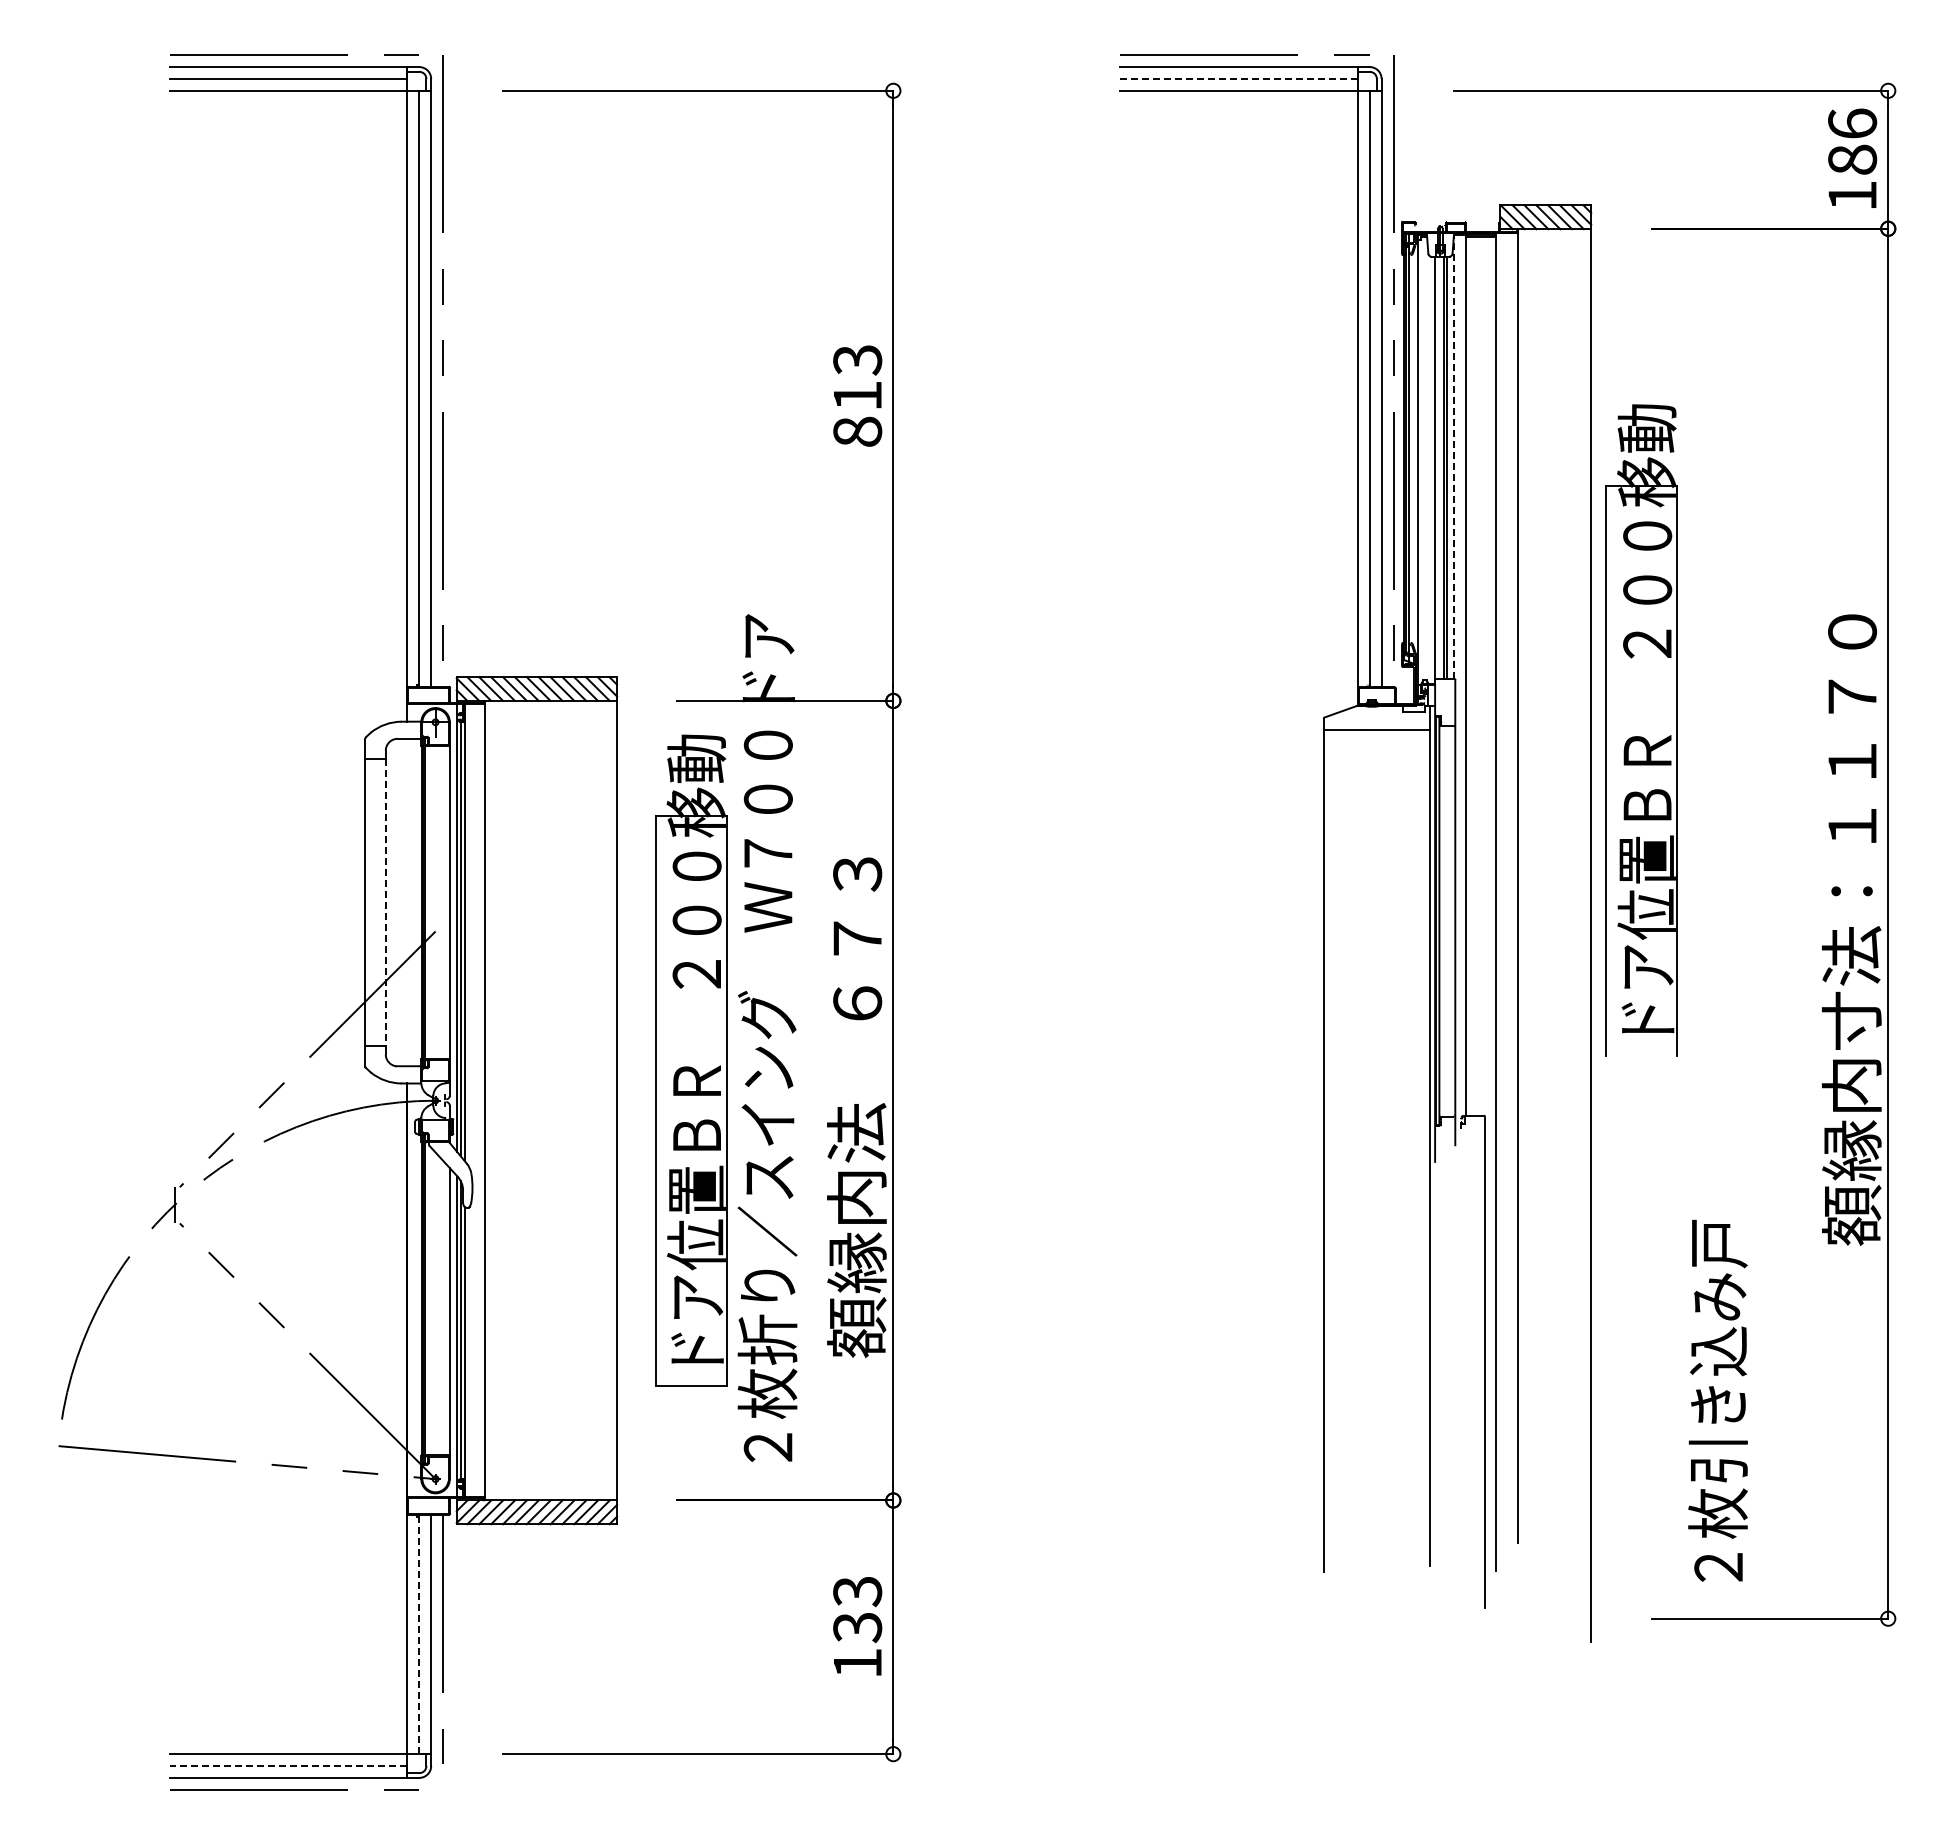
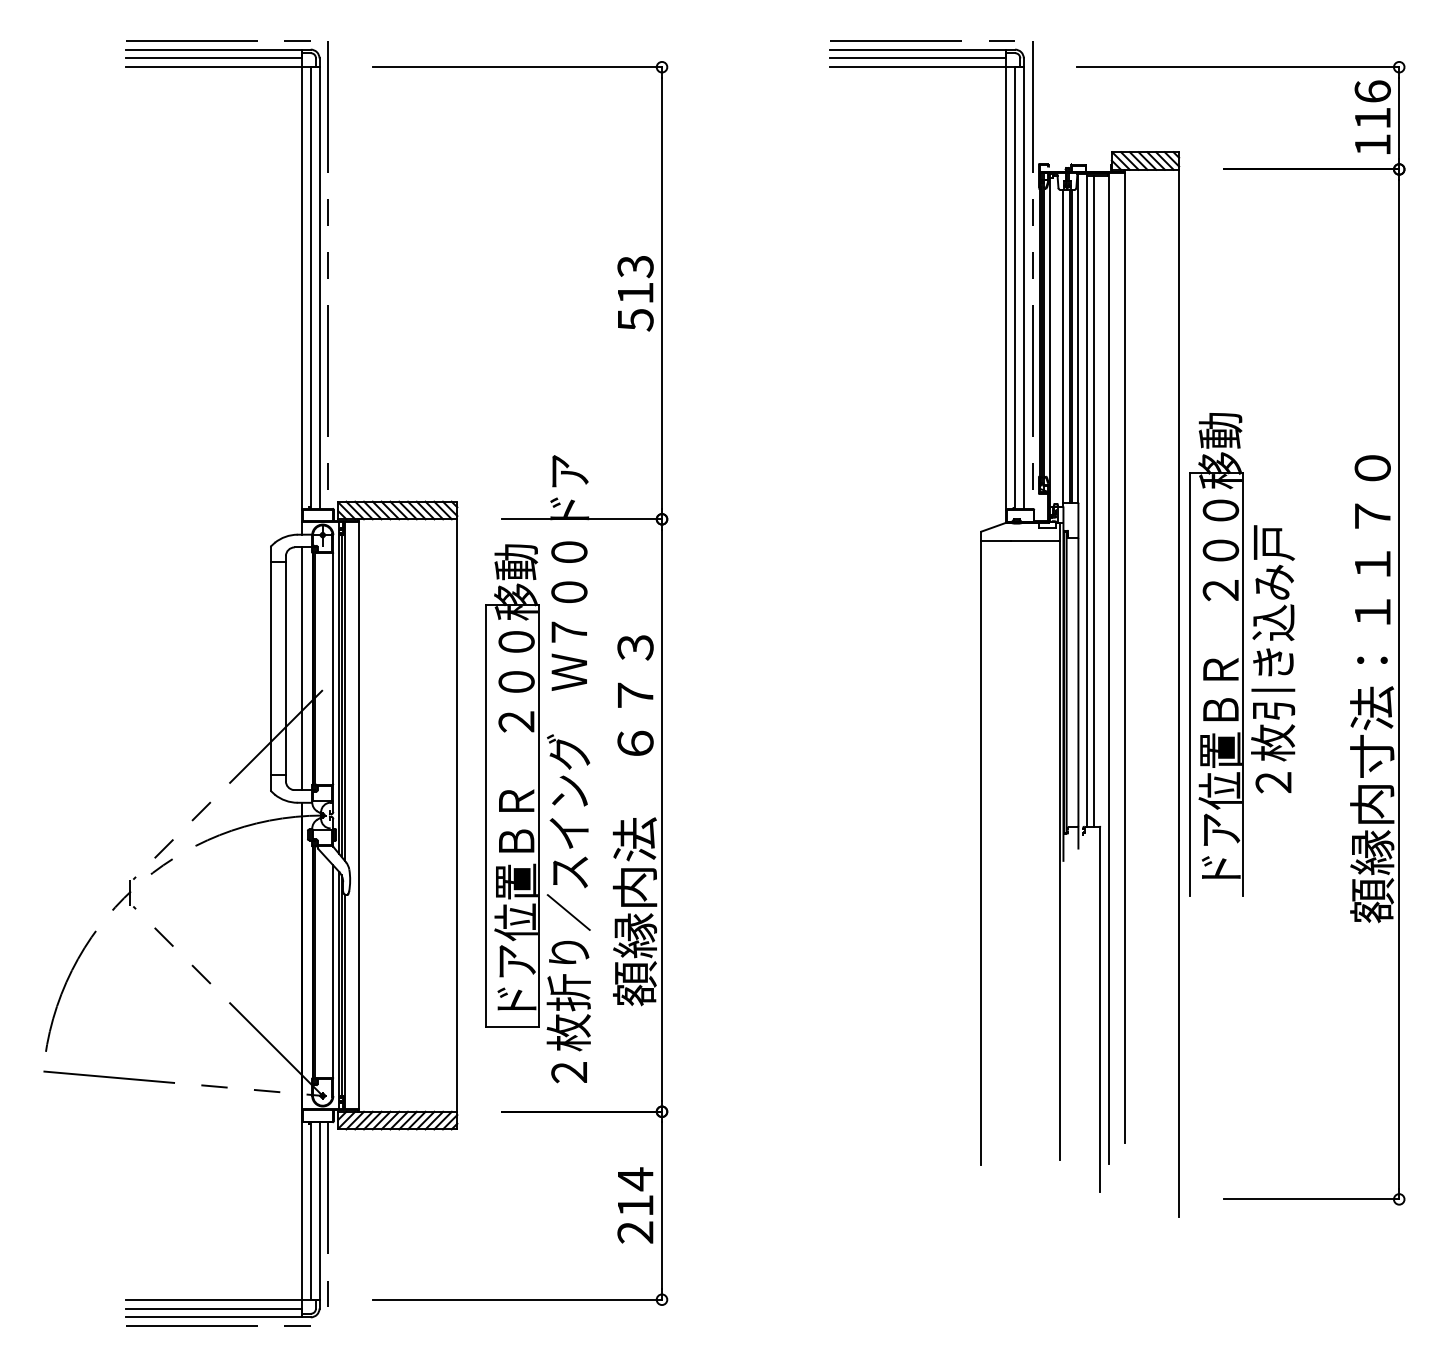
line: (1239, 78) -> (918, 58), dashed -> solid
text: (1852, 159) -> (1372, 118), 186 -> 116
text: (857, 431) -> (635, 319), 813 -> 513
line: (1454, 457) -> (1077, 338), dashed -> solid
line: (1476, 676) -> (1094, 501), added
part: (1641, 730) -> (1216, 654), moved
line: (407, 902) -> (302, 668), added
line: (385, 903) -> (285, 669), dashed -> solid
text: (1717, 1400) -> (1272, 659), moved
text: (857, 1626) -> (635, 1205), 133 -> 214
line: (419, 1634) -> (310, 1211), dashed -> solid
line: (288, 1766) -> (213, 1308), dashed -> solid

